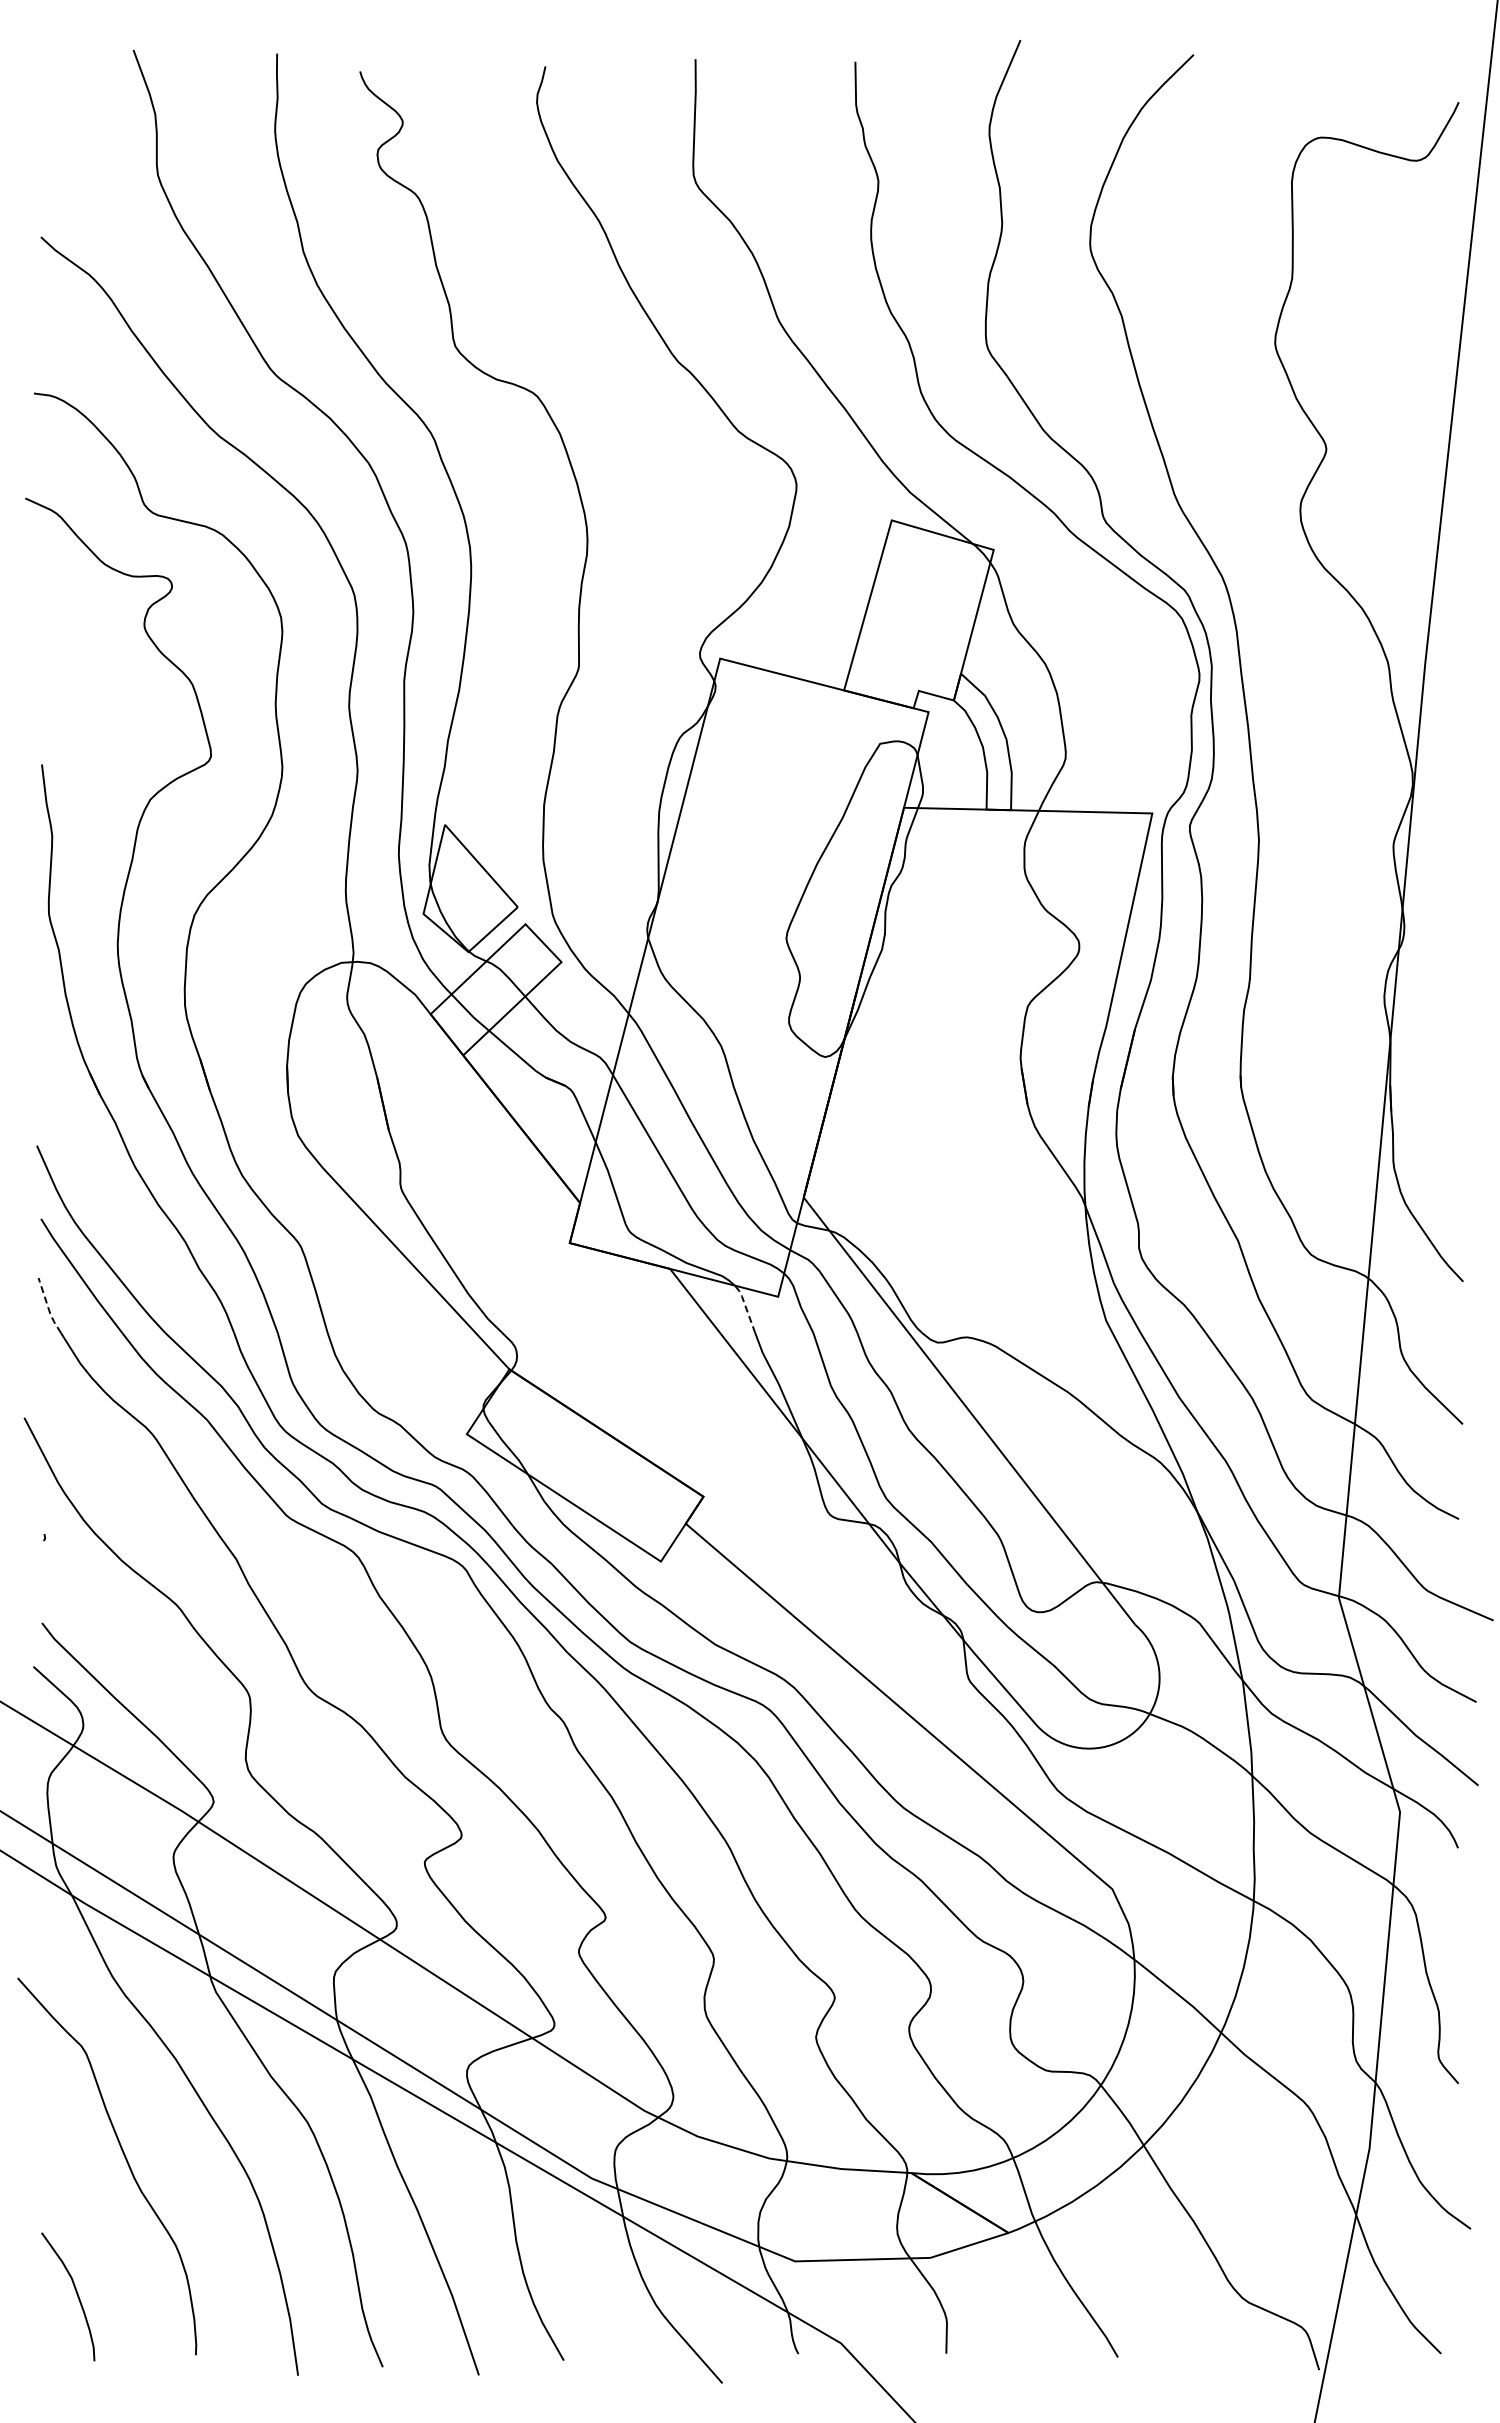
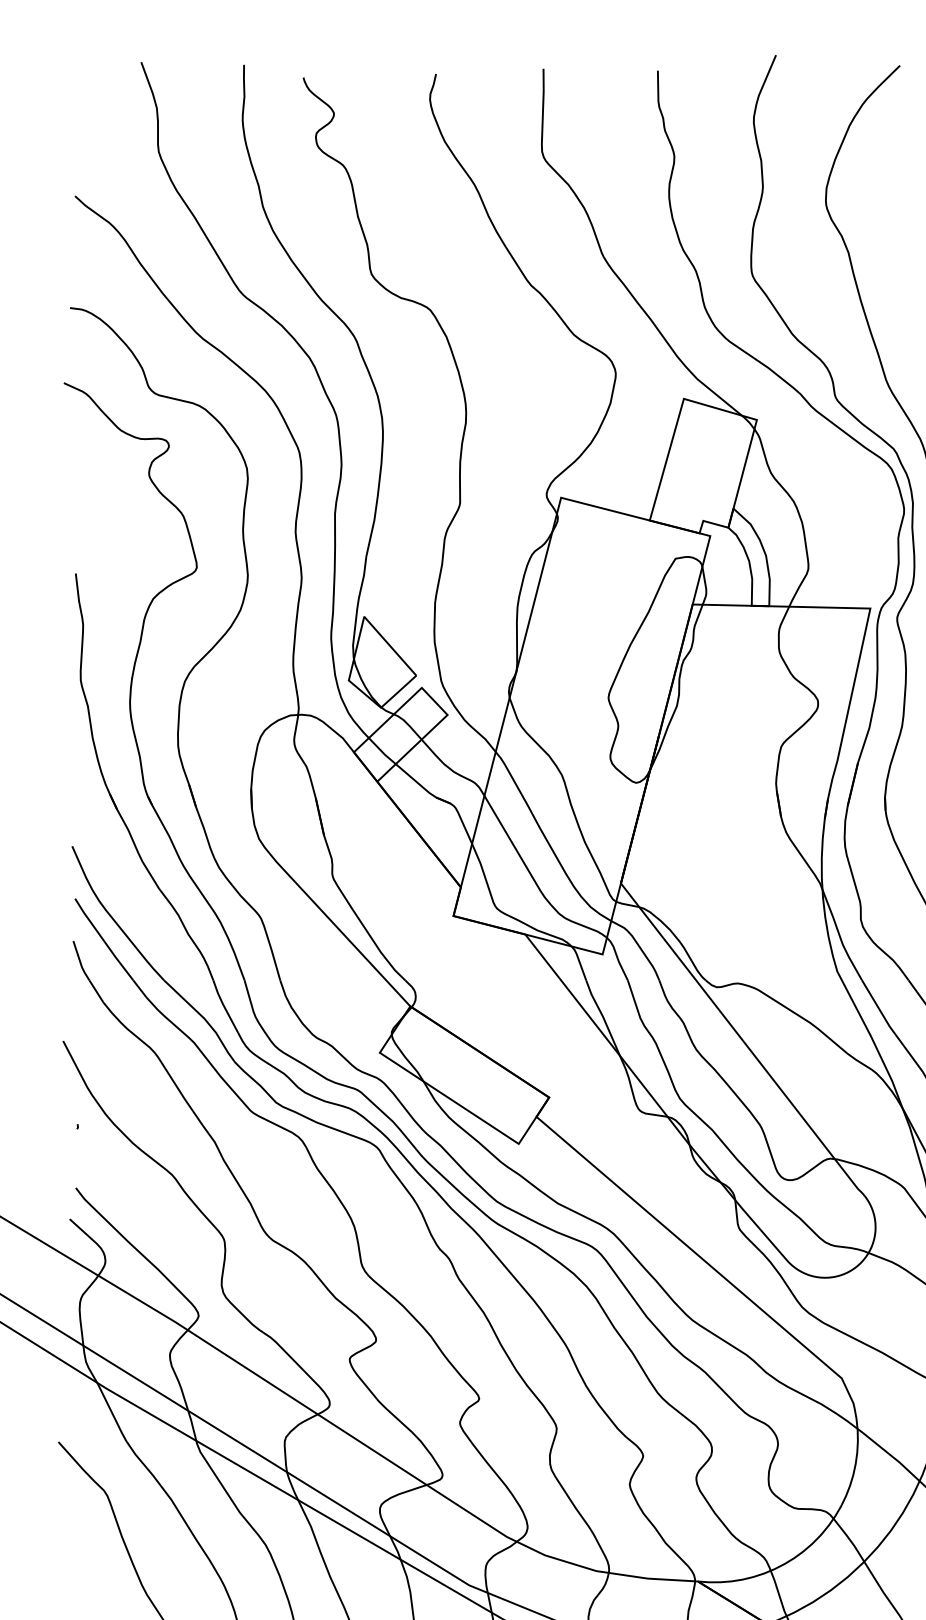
line: (745, 1306) -> (579, 961), dashed -> solid
line: (48, 1307) -> (80, 962), dashed -> solid

